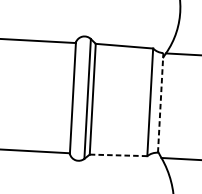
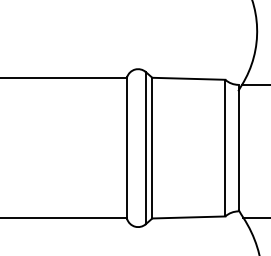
line: (160, 102) -> (238, 147), dashed -> solid
line: (118, 155) -> (188, 217), dashed -> solid

